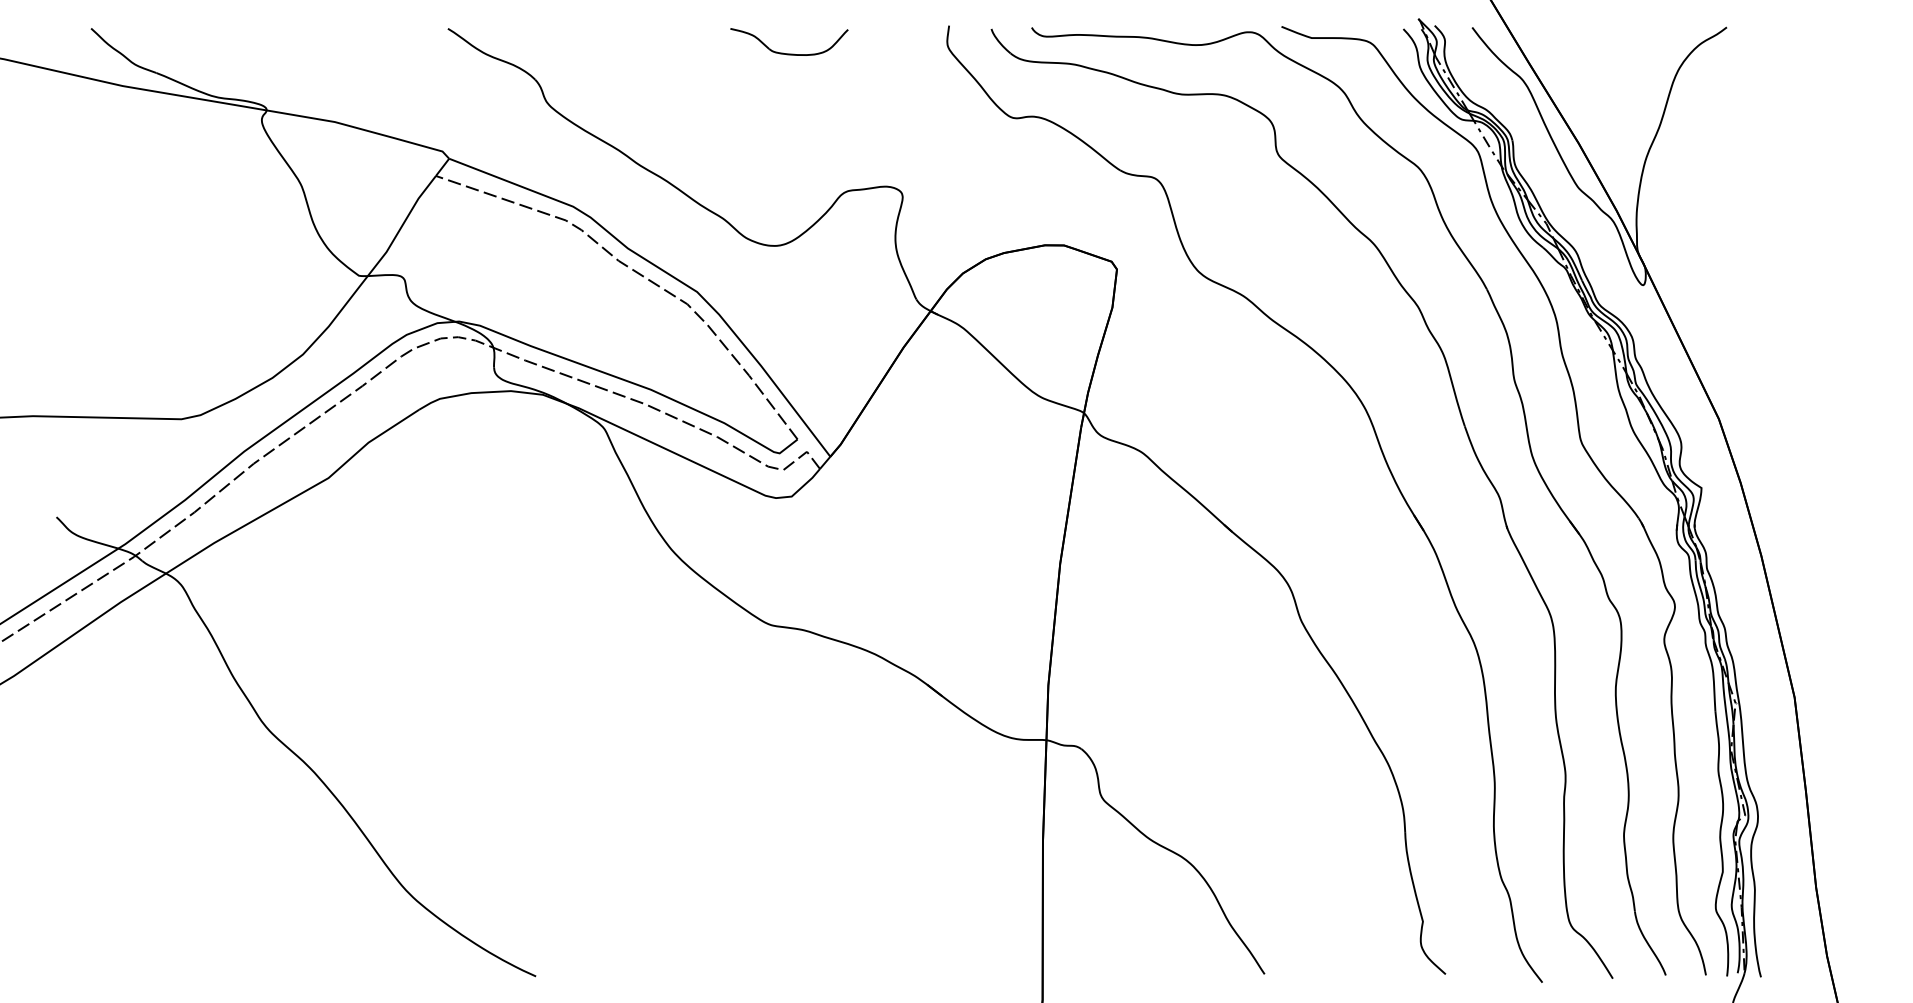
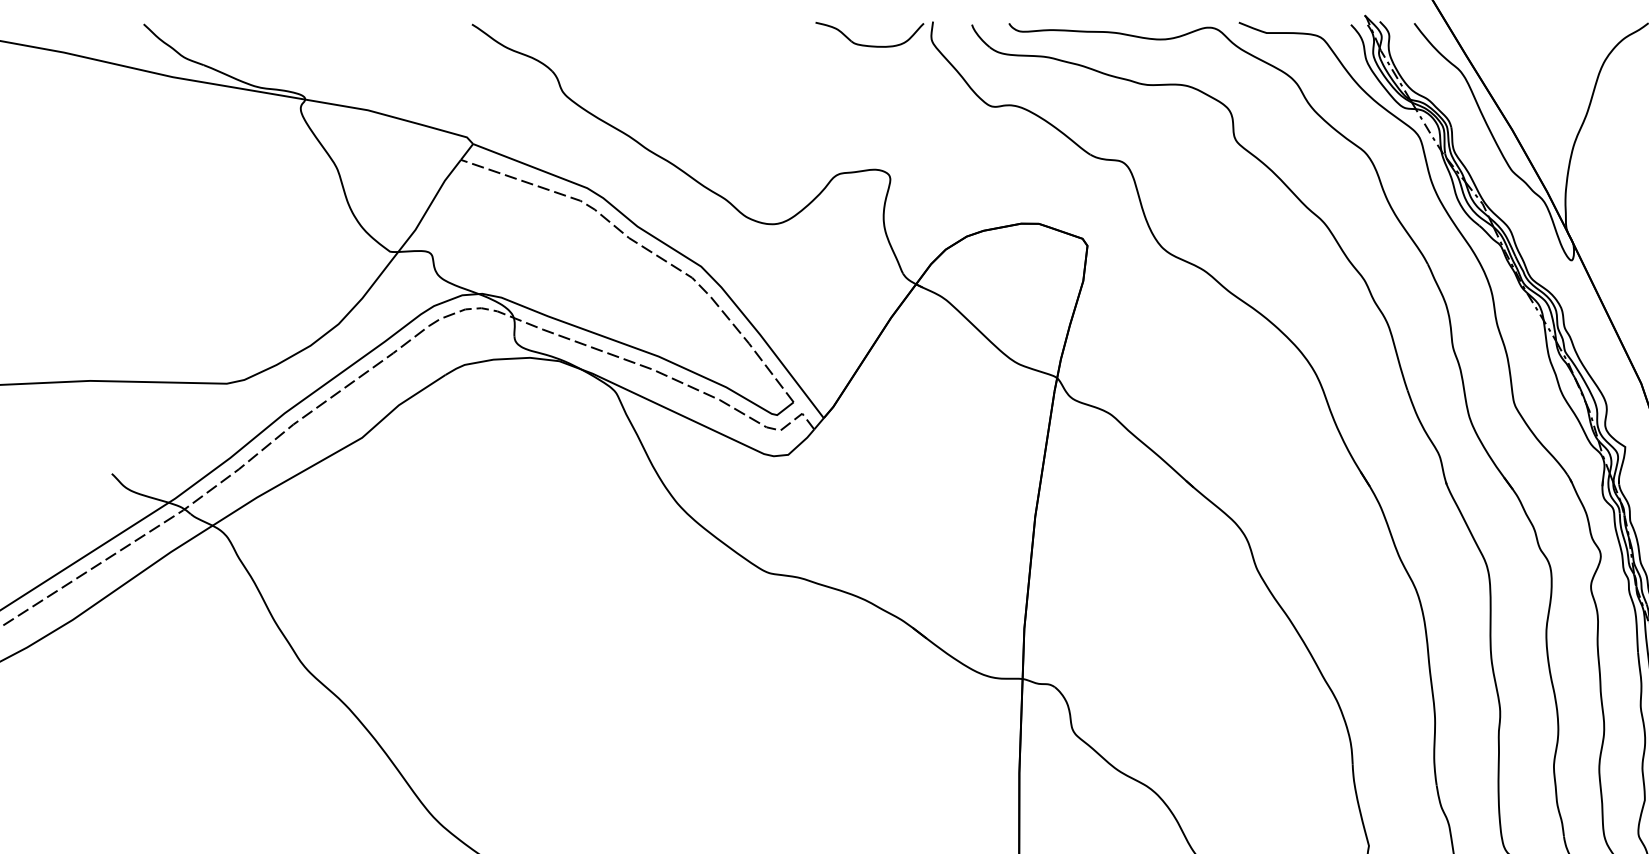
part: (789, 53) -> (869, 45), moved

